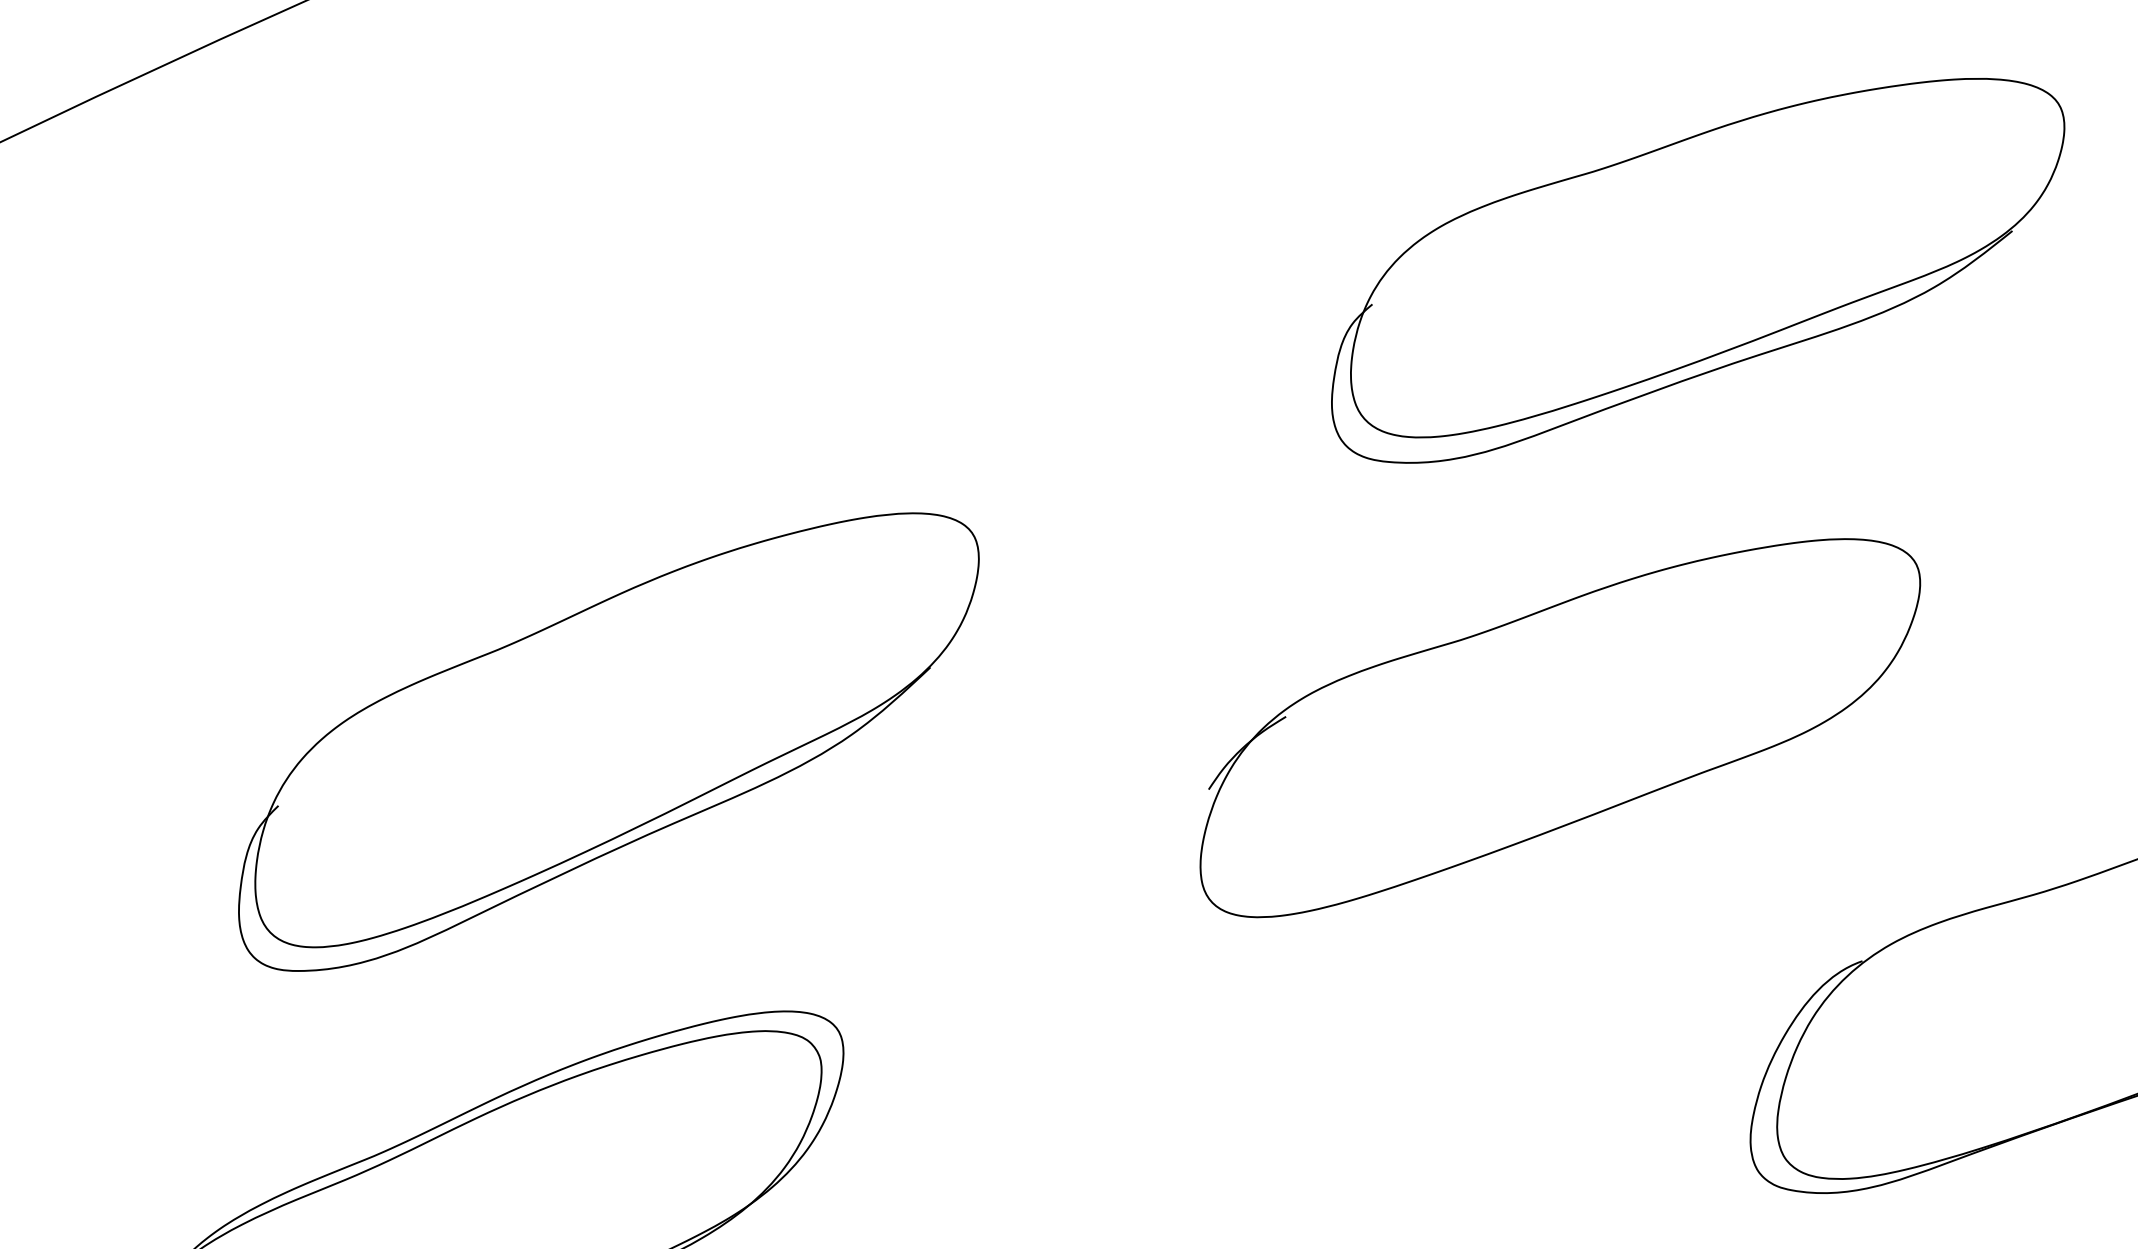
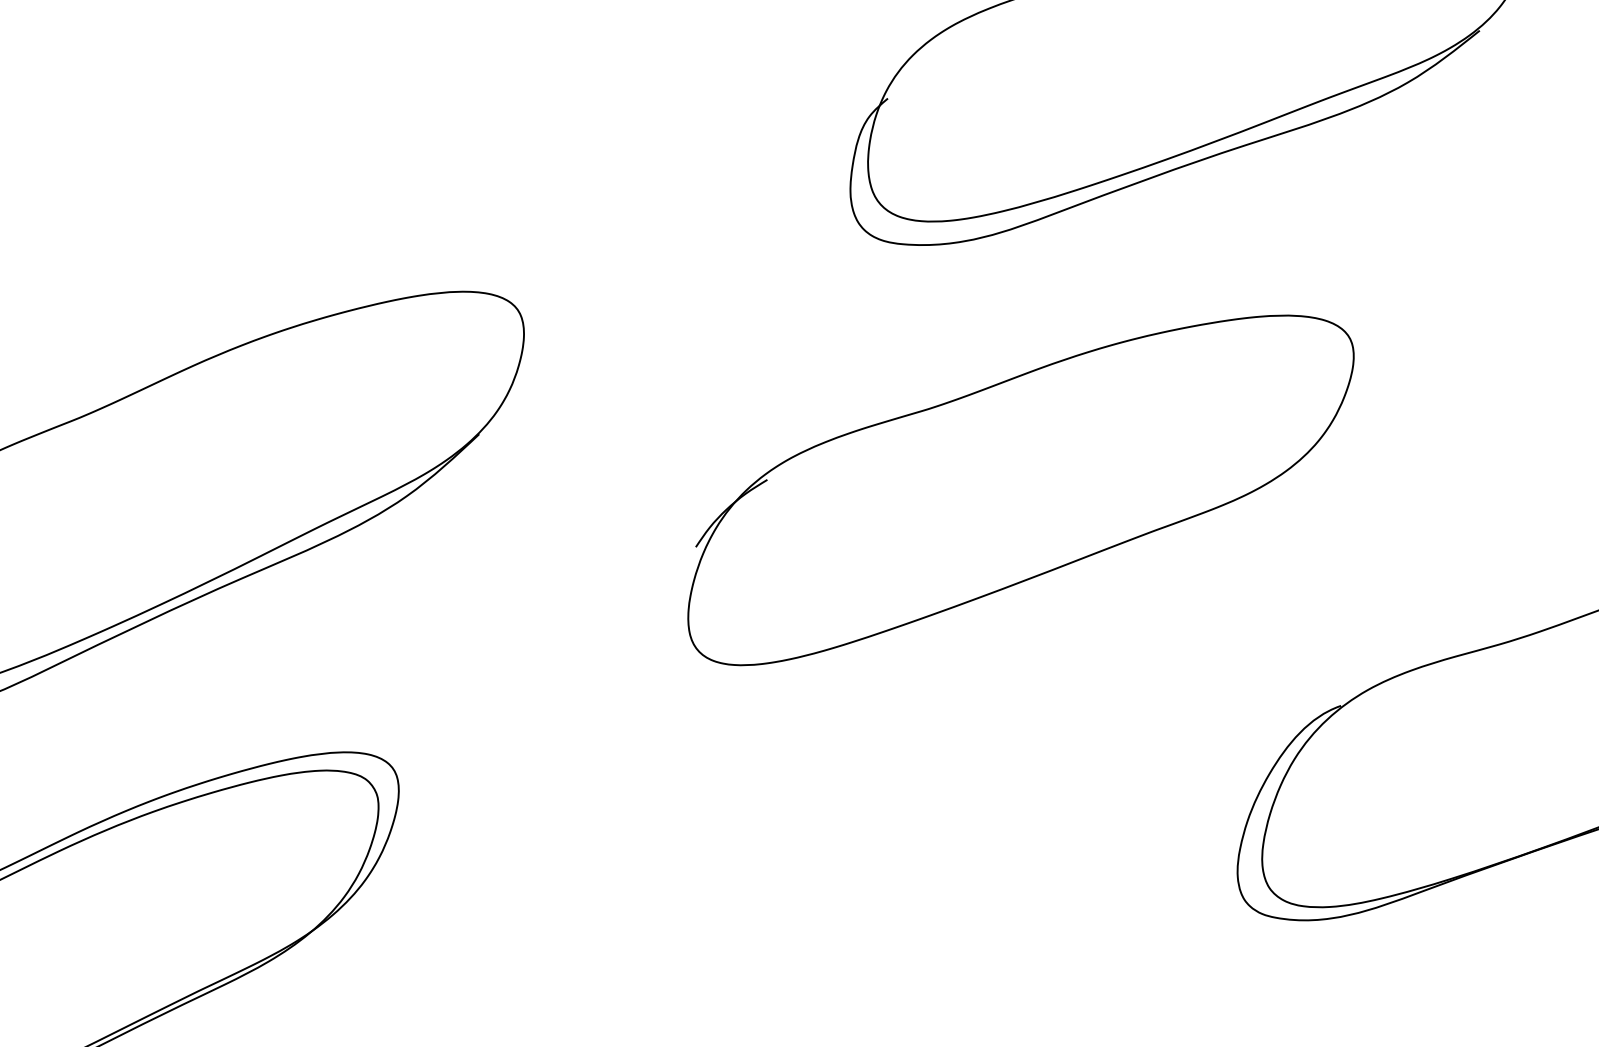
part: (1560, 728) -> (1021, 490), moved

